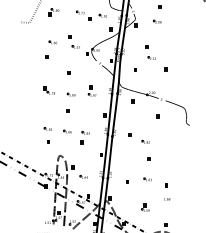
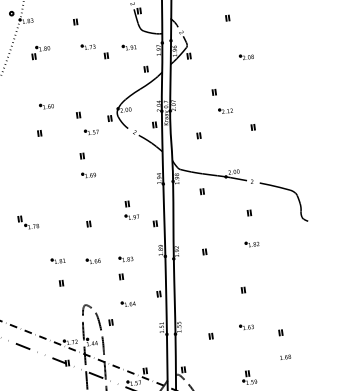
part: (157, 21) -> (246, 56), moved
part: (73, 41) -> (85, 122), moved
part: (48, 90) -> (26, 222), moved
part: (91, 90) -> (129, 208), moved
part: (70, 94) -> (87, 174), moved
part: (145, 141) -> (251, 243), moved
part: (83, 176) -> (127, 302), moved

